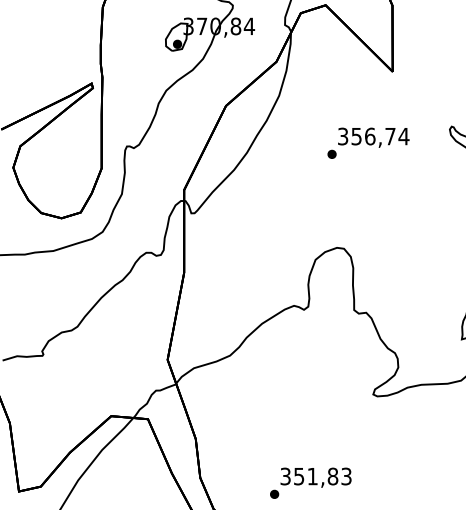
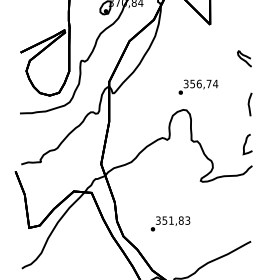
text: (368, 141) -> (198, 86), moved

